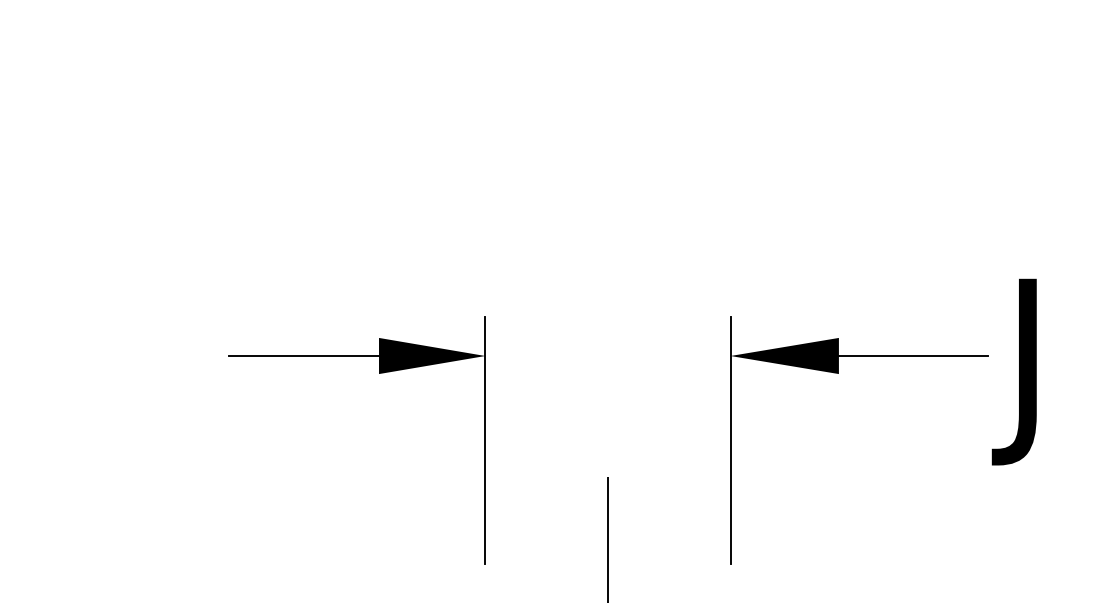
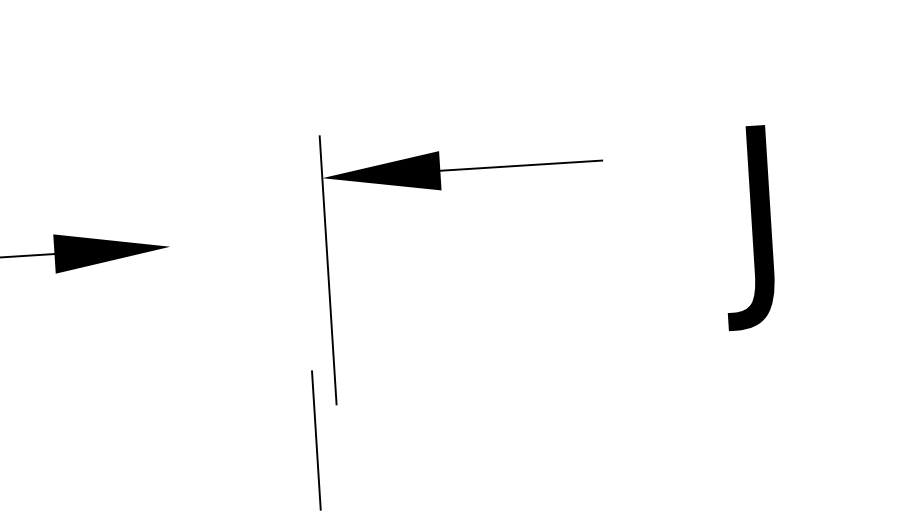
part: (838, 373) -> (441, 189), moved
line: (485, 440) -> (176, 338), removed

